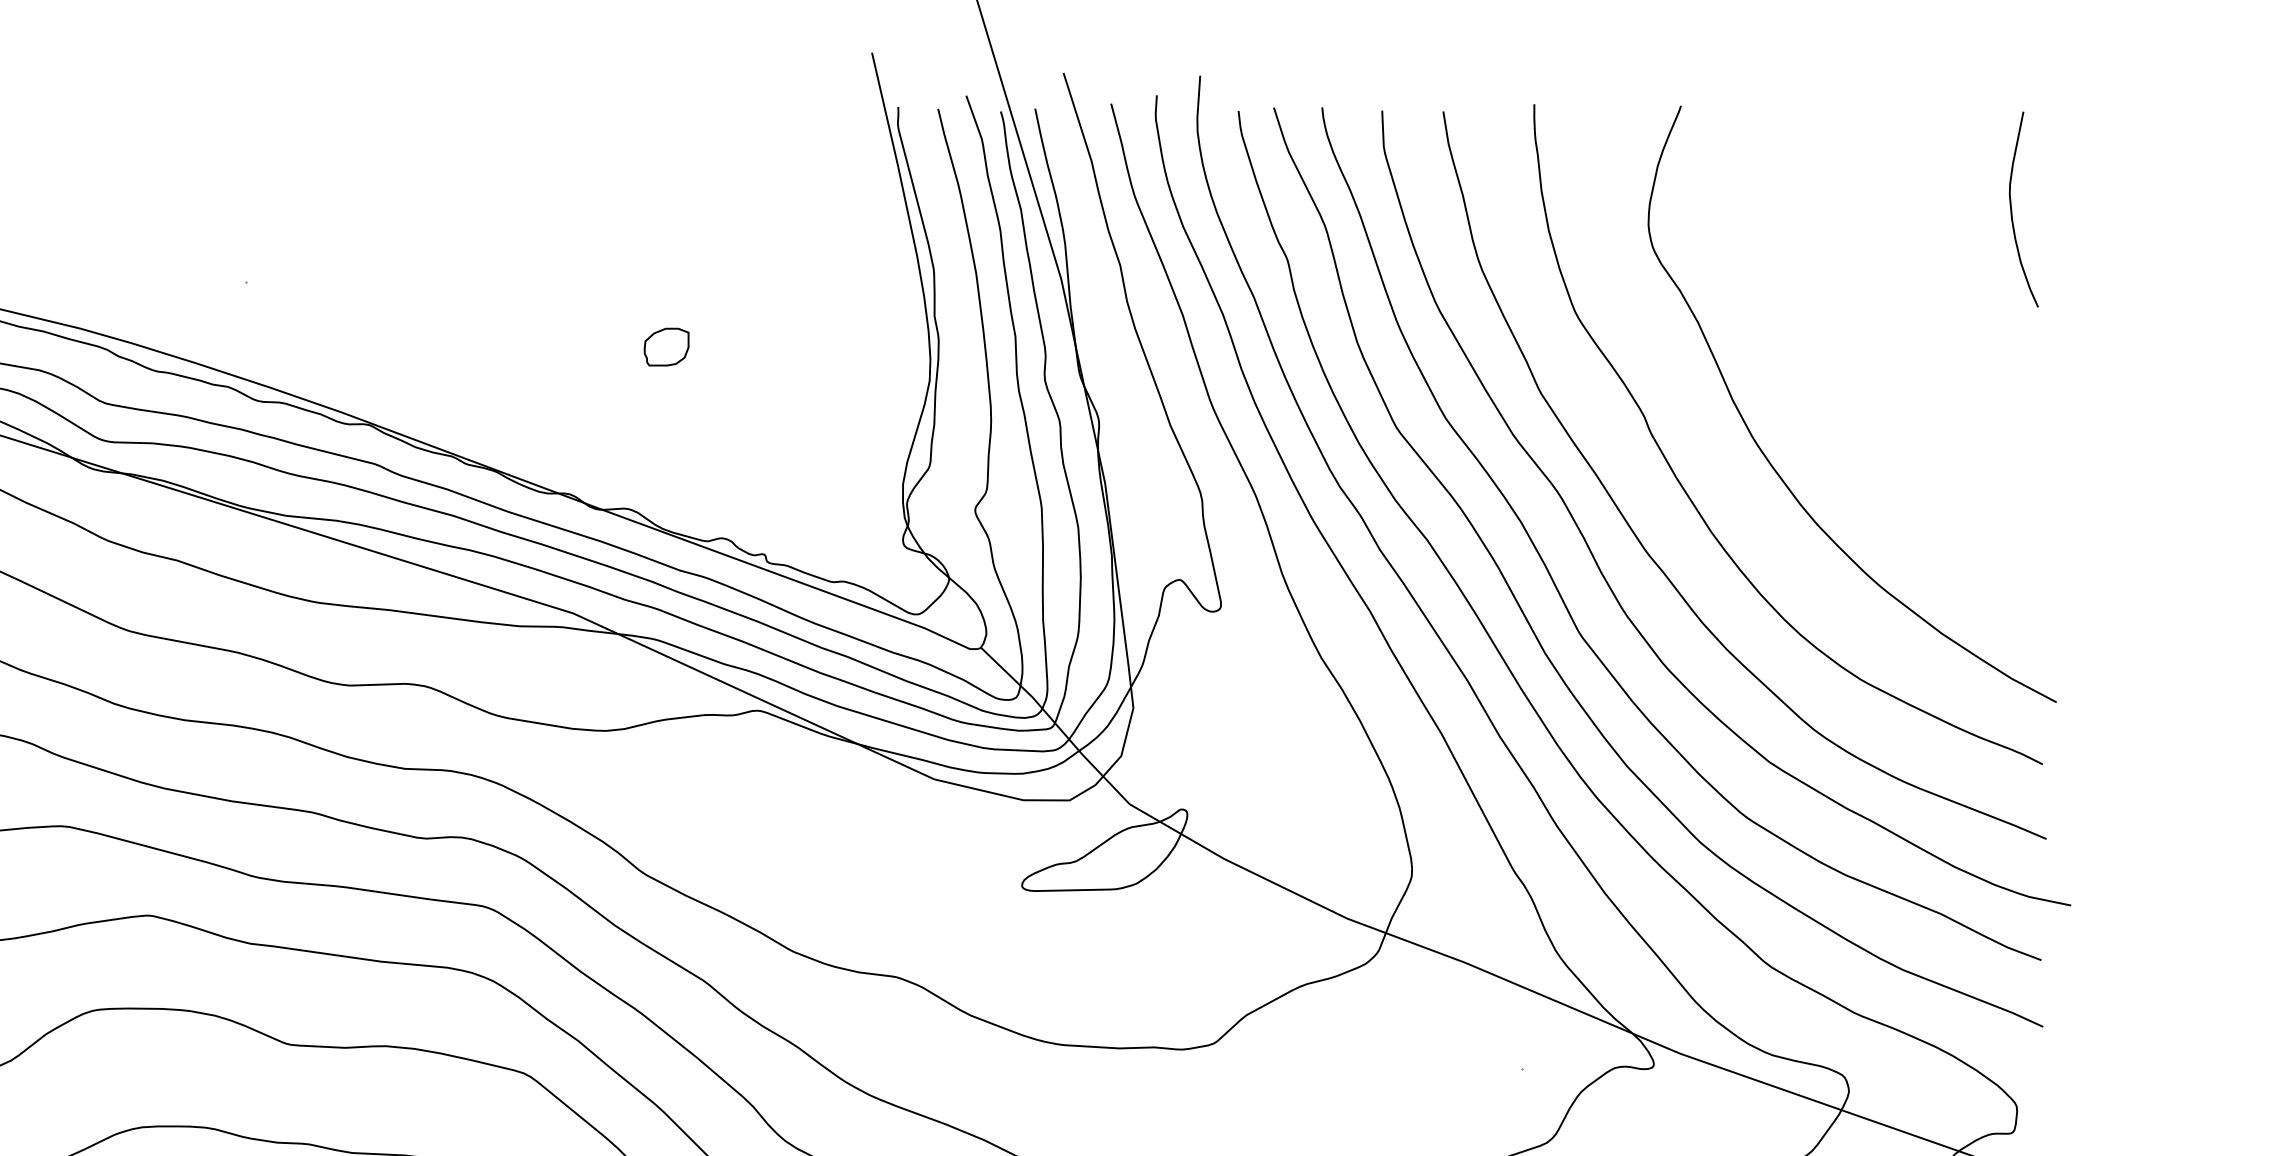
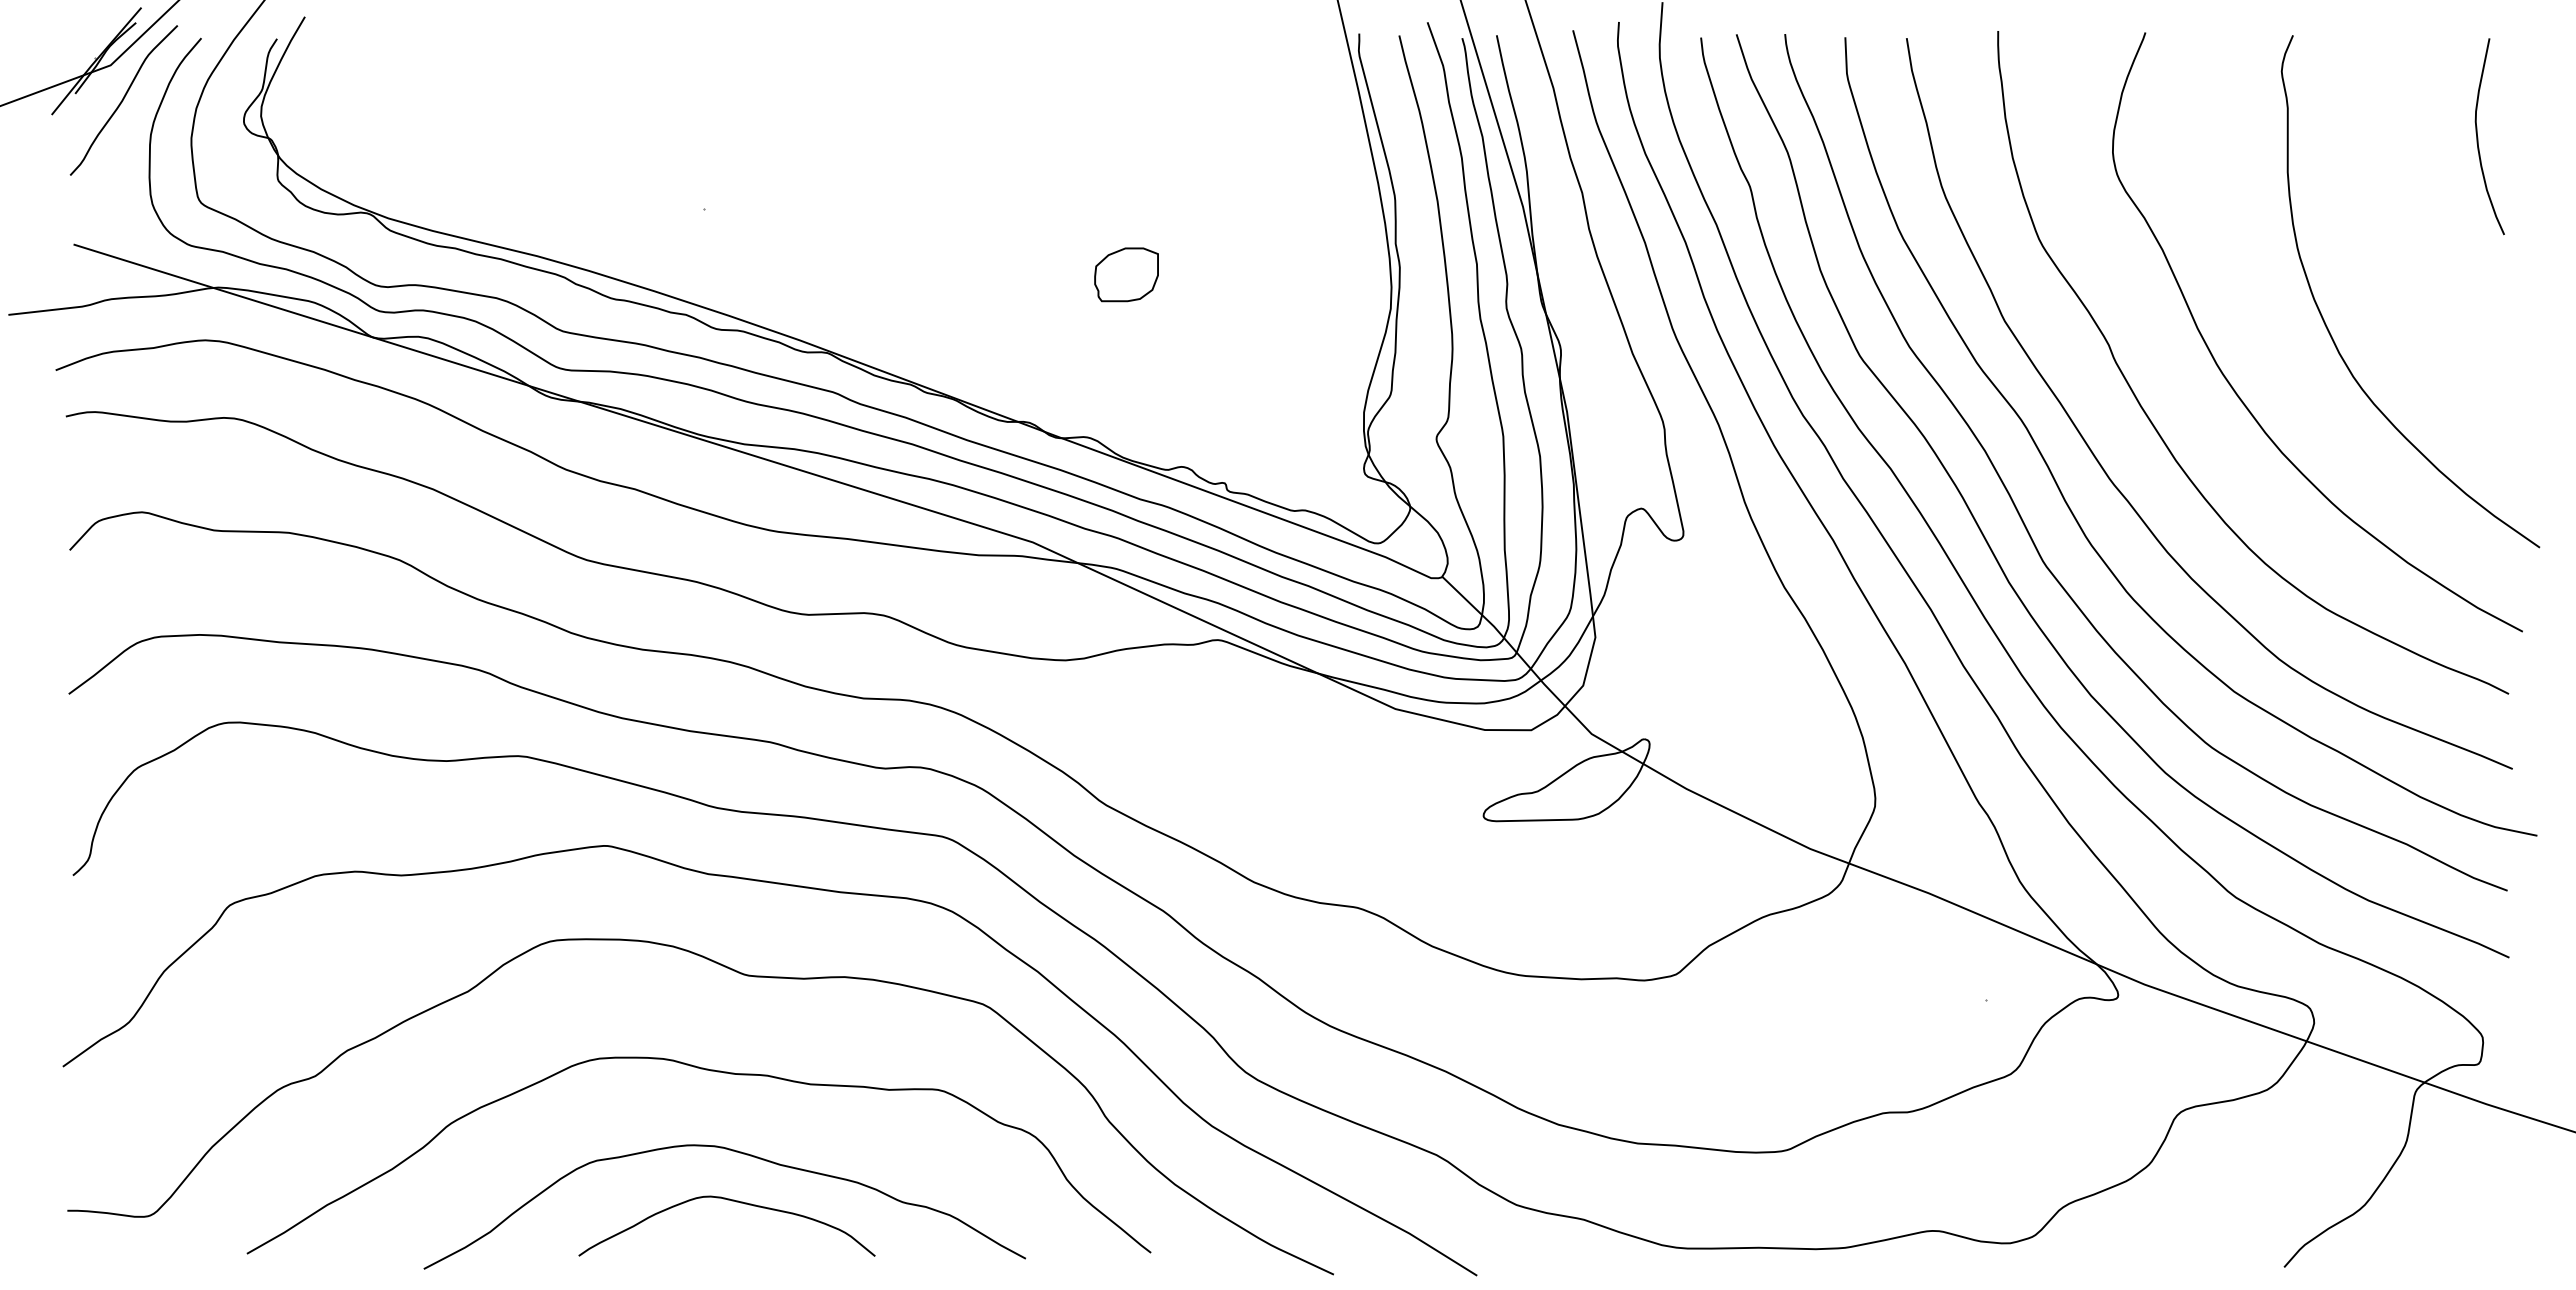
part: (666, 346) -> (1126, 274), size x1.43
curve: (1865, 404) -> (2330, 332), added

